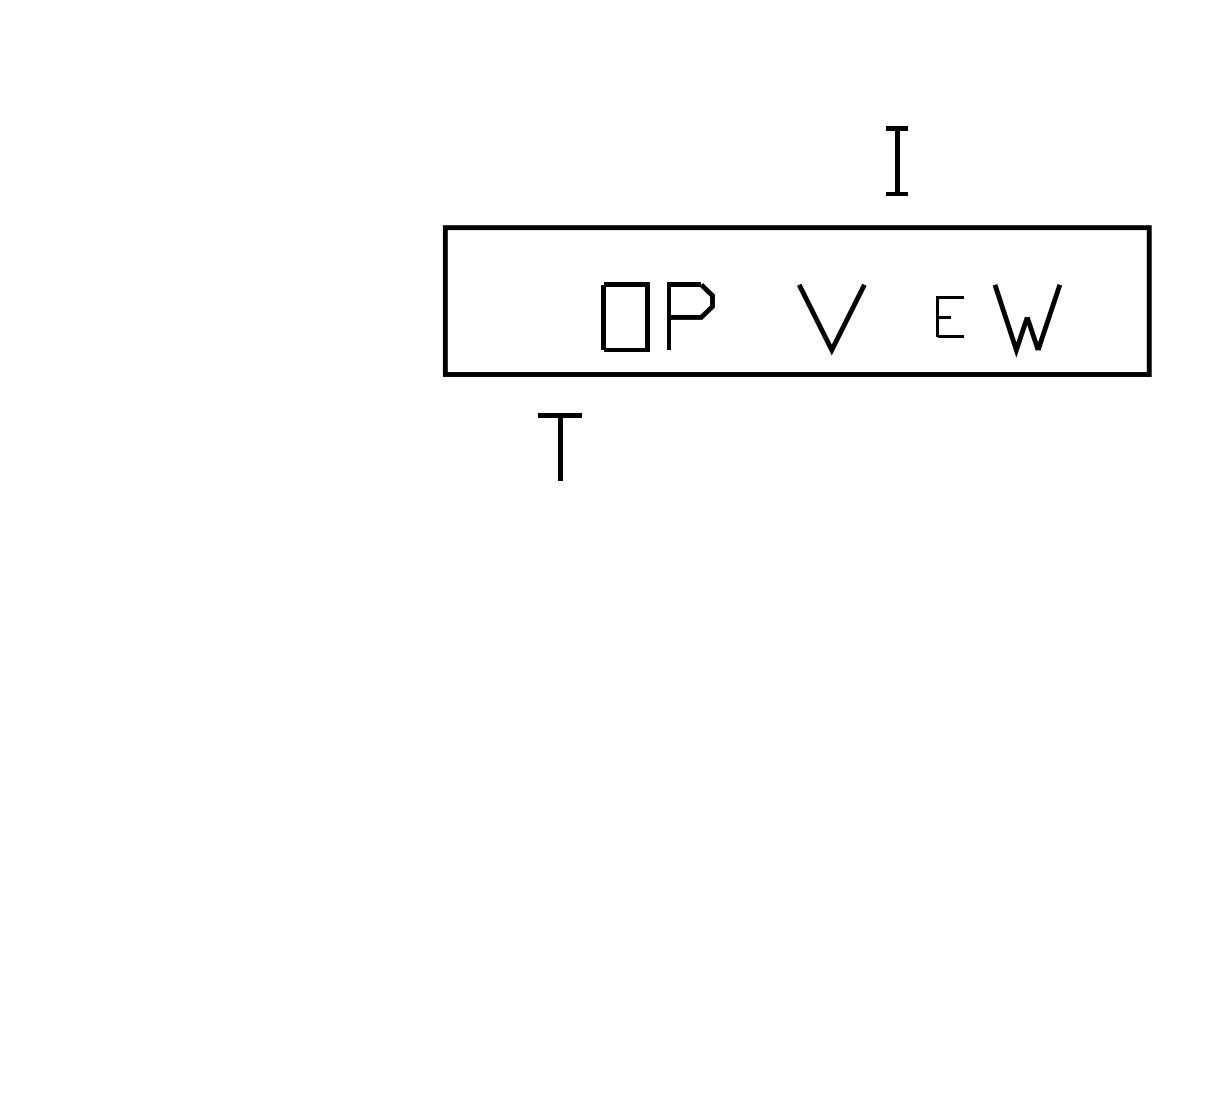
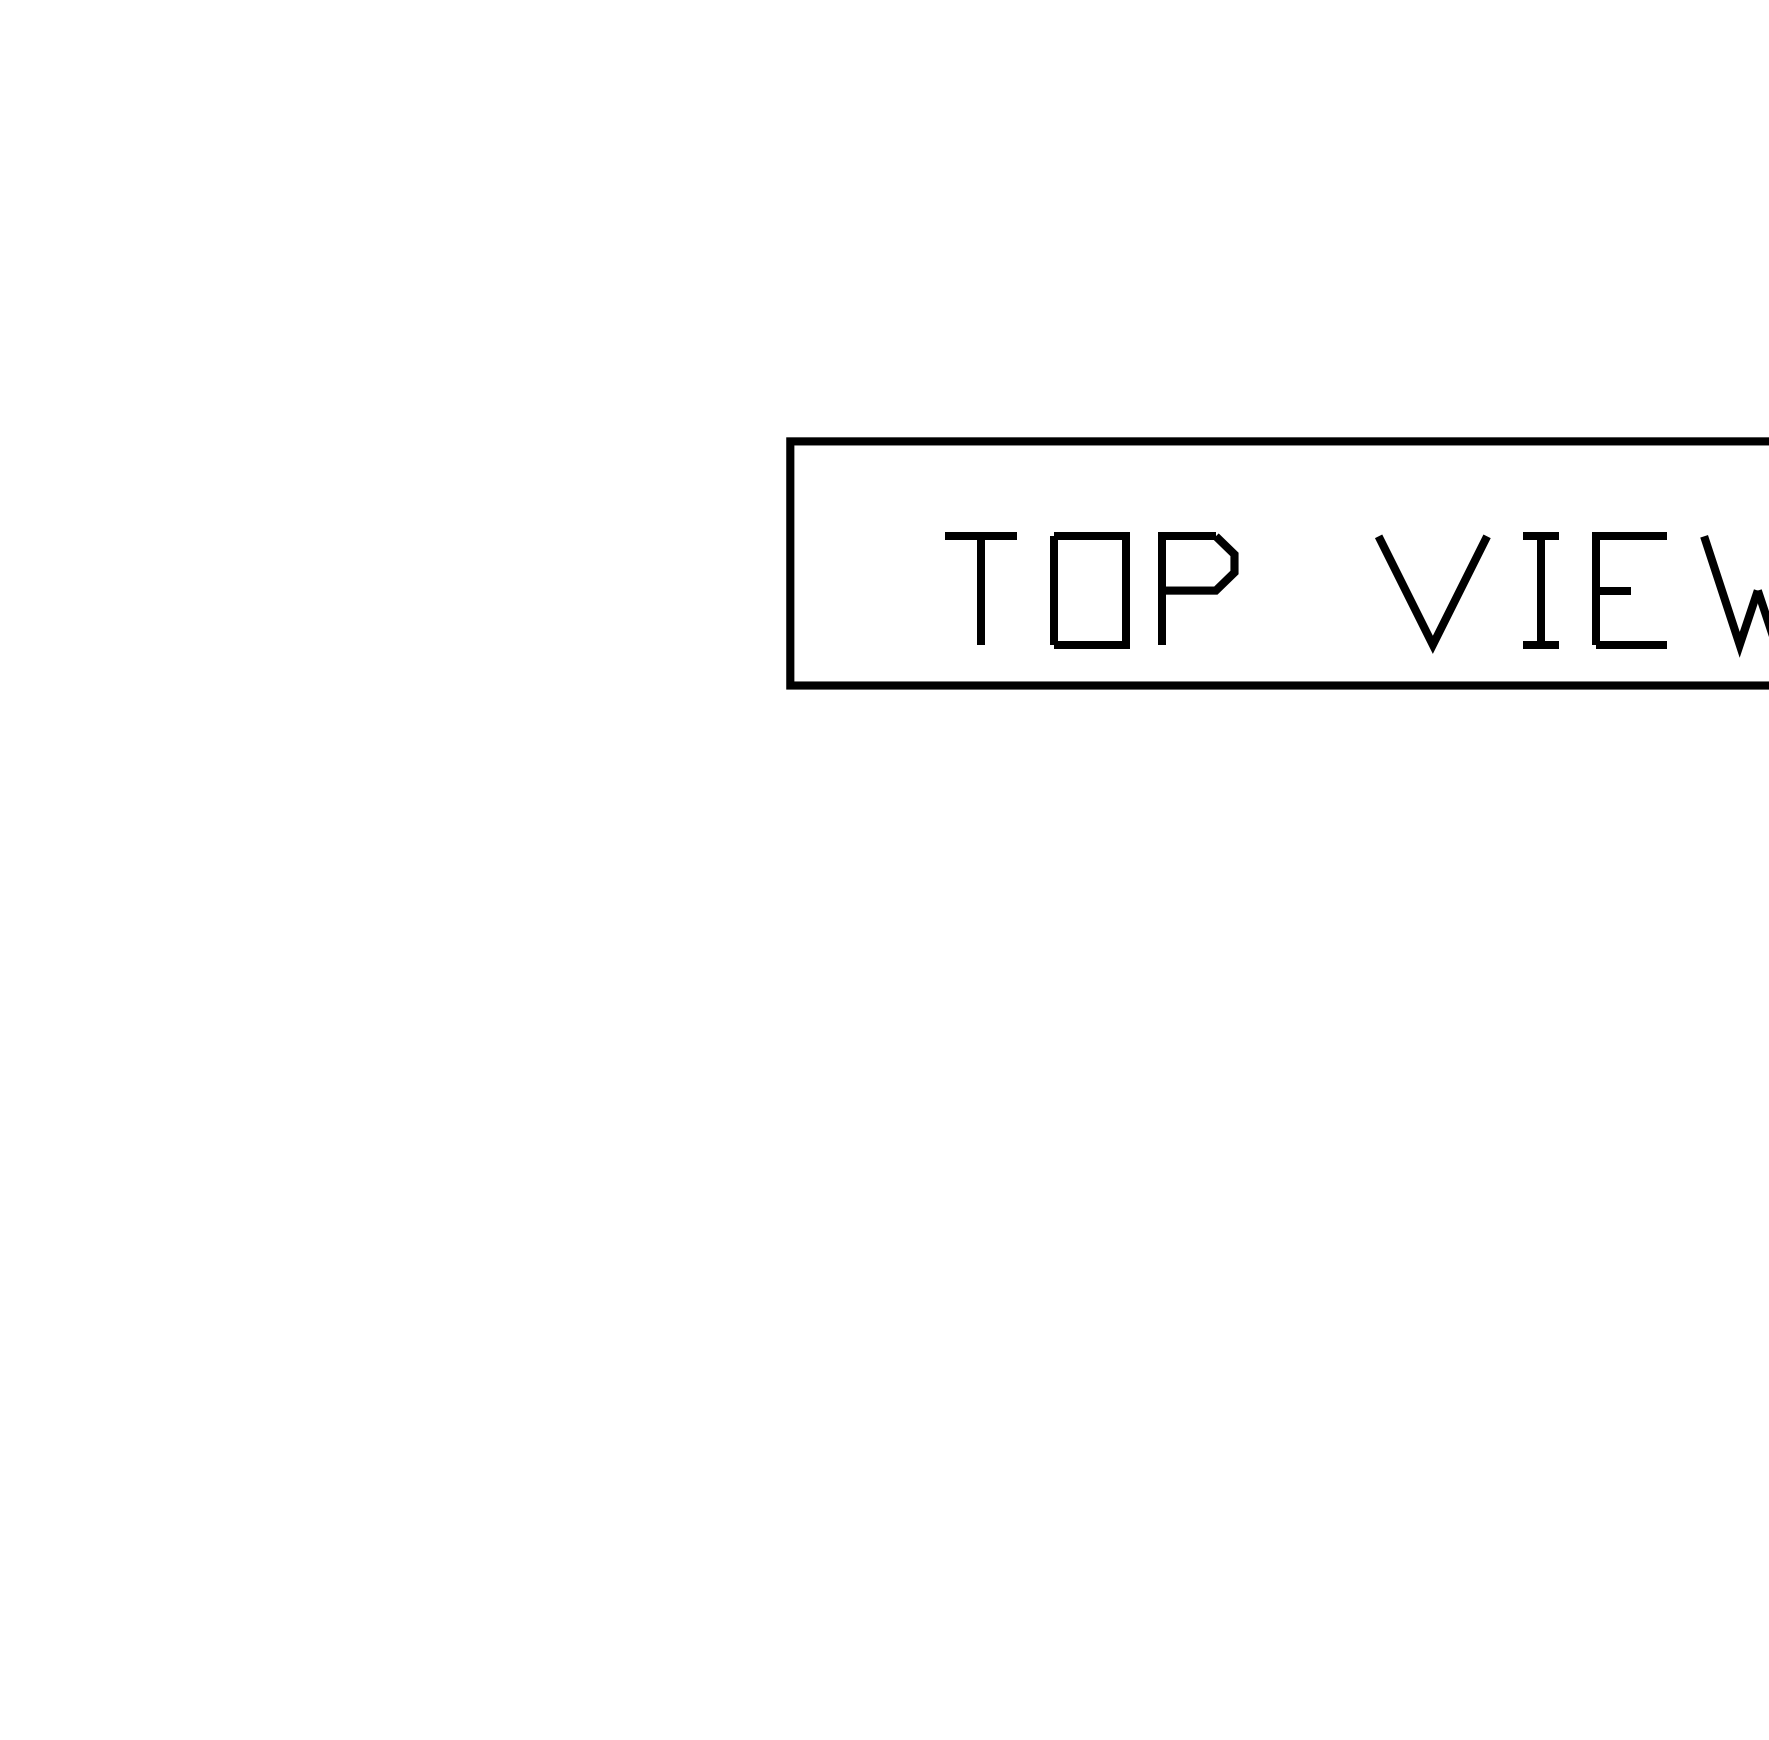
part: (896, 160) -> (1540, 589), moved
part: (949, 316) -> (1628, 589), size x1.67
part: (559, 446) -> (980, 587), moved

